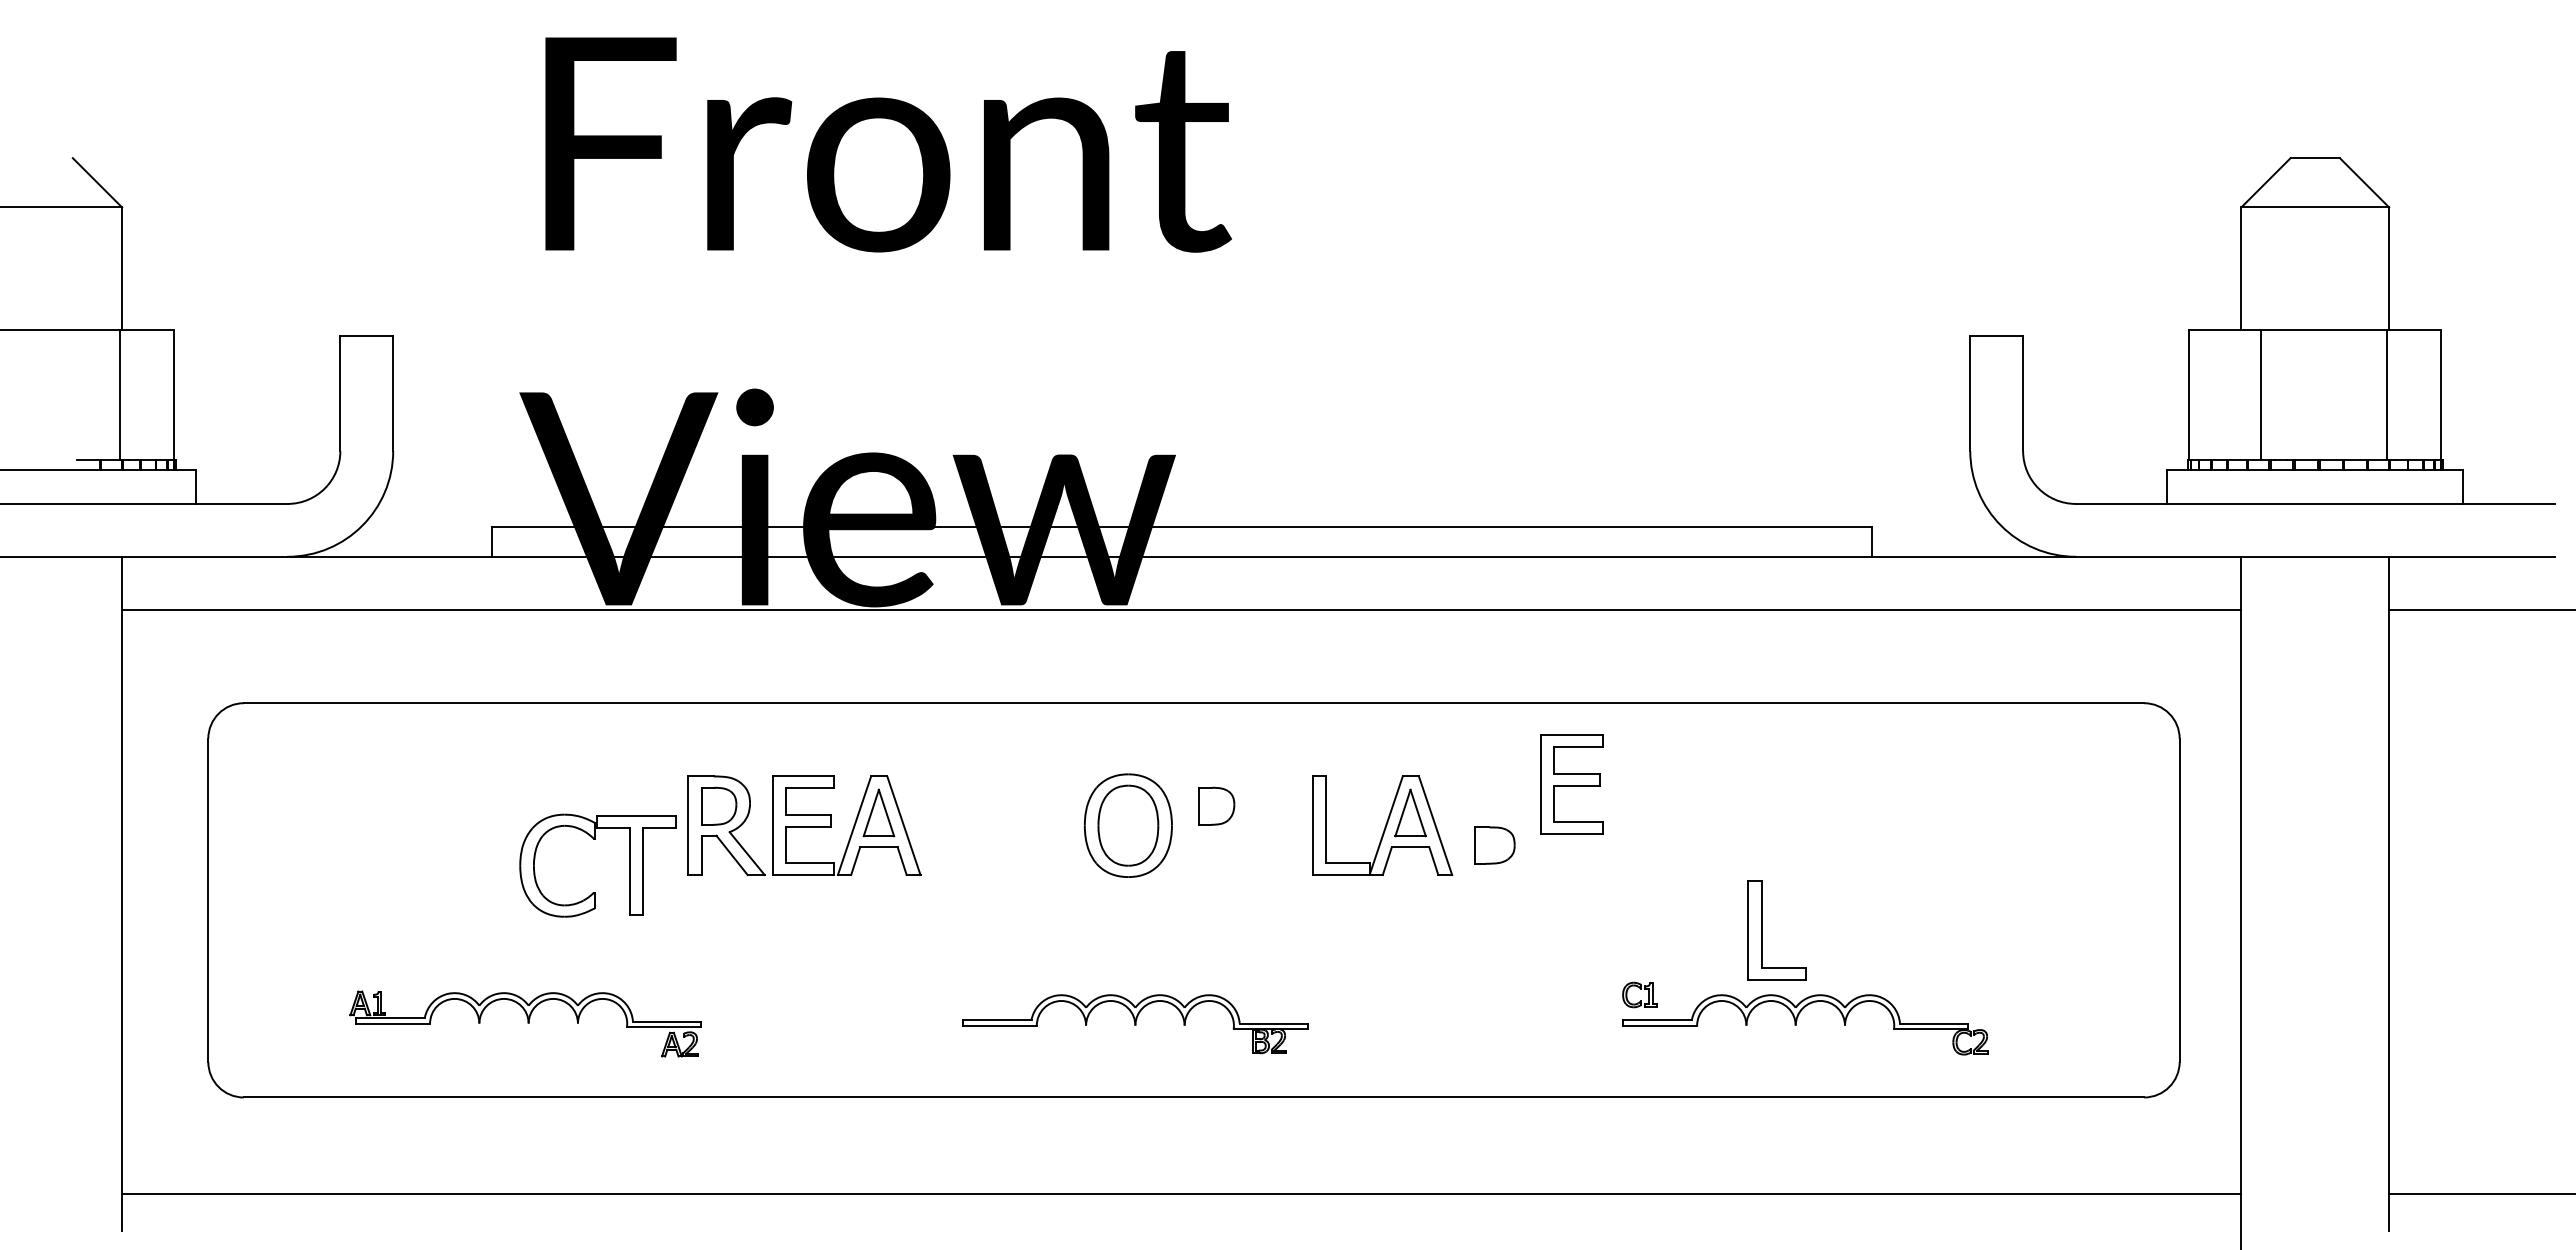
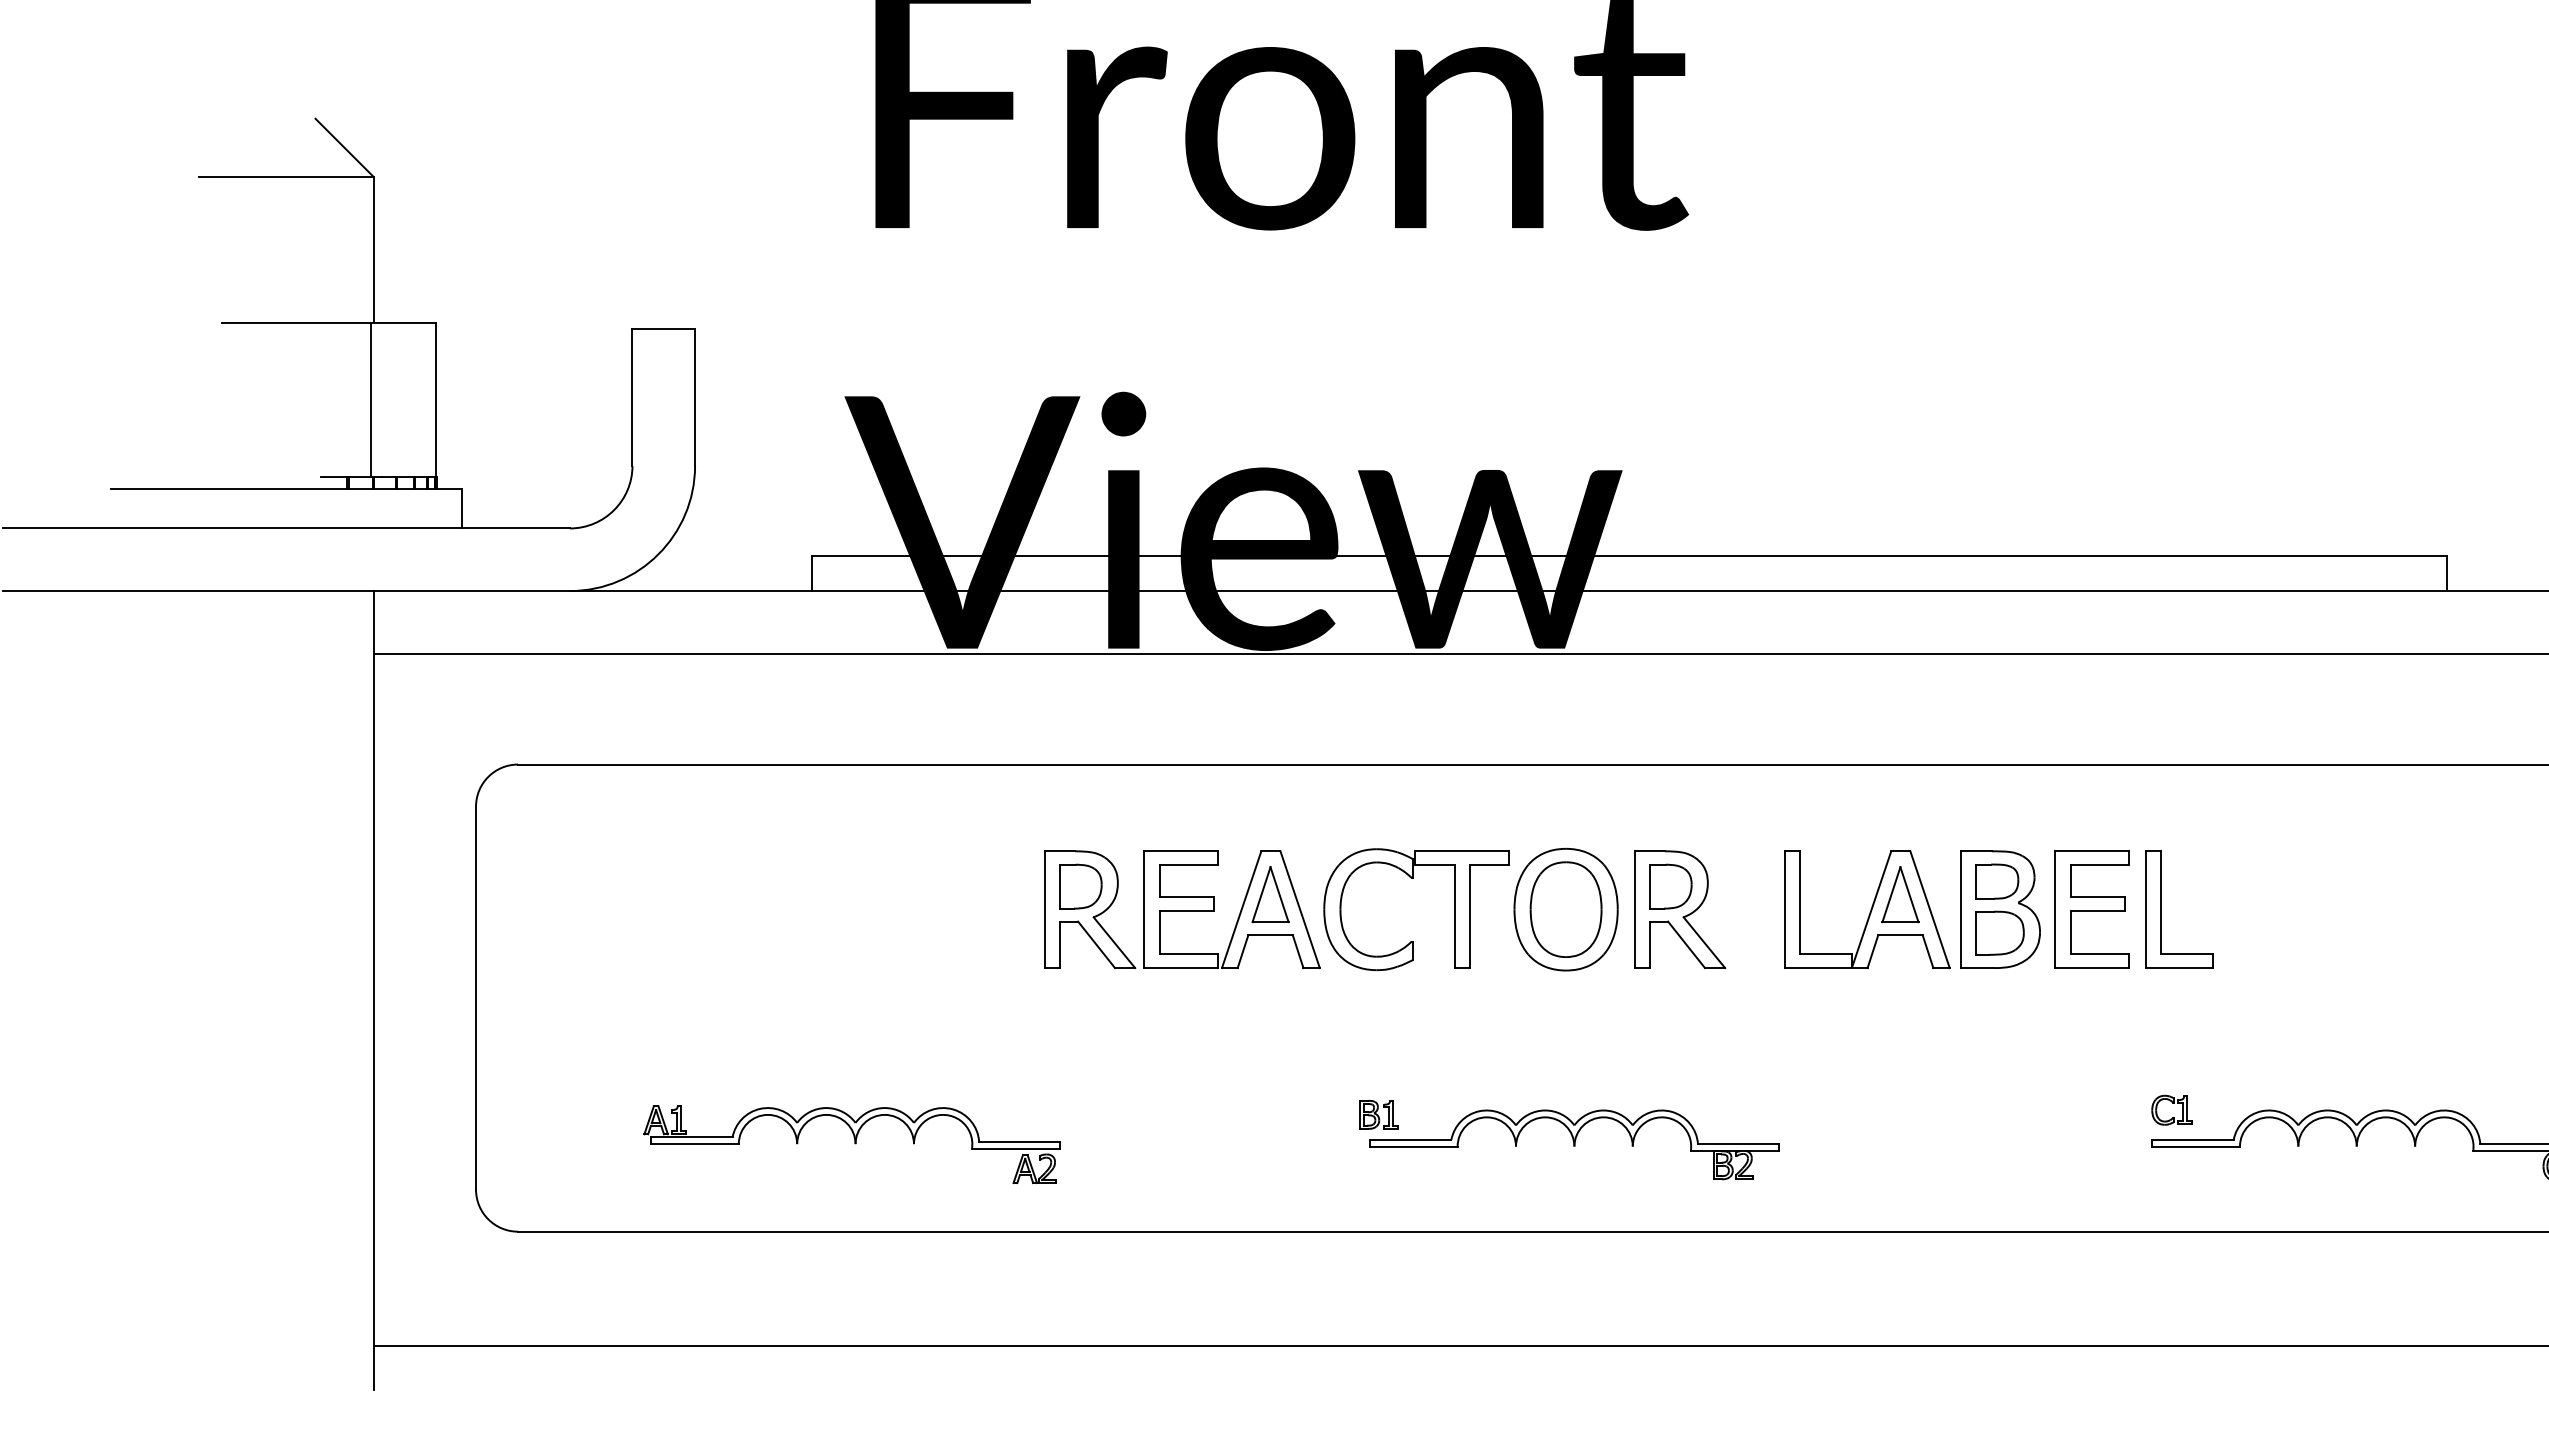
part: (1571, 784) -> (2091, 909), moved
part: (1224, 825) -> (1679, 909), added
part: (1495, 825) -> (2001, 909), added
part: (595, 839) -> (1413, 878), moved
part: (1762, 930) -> (2162, 909), moved
part: (970, 998) -> (1379, 1114), added

